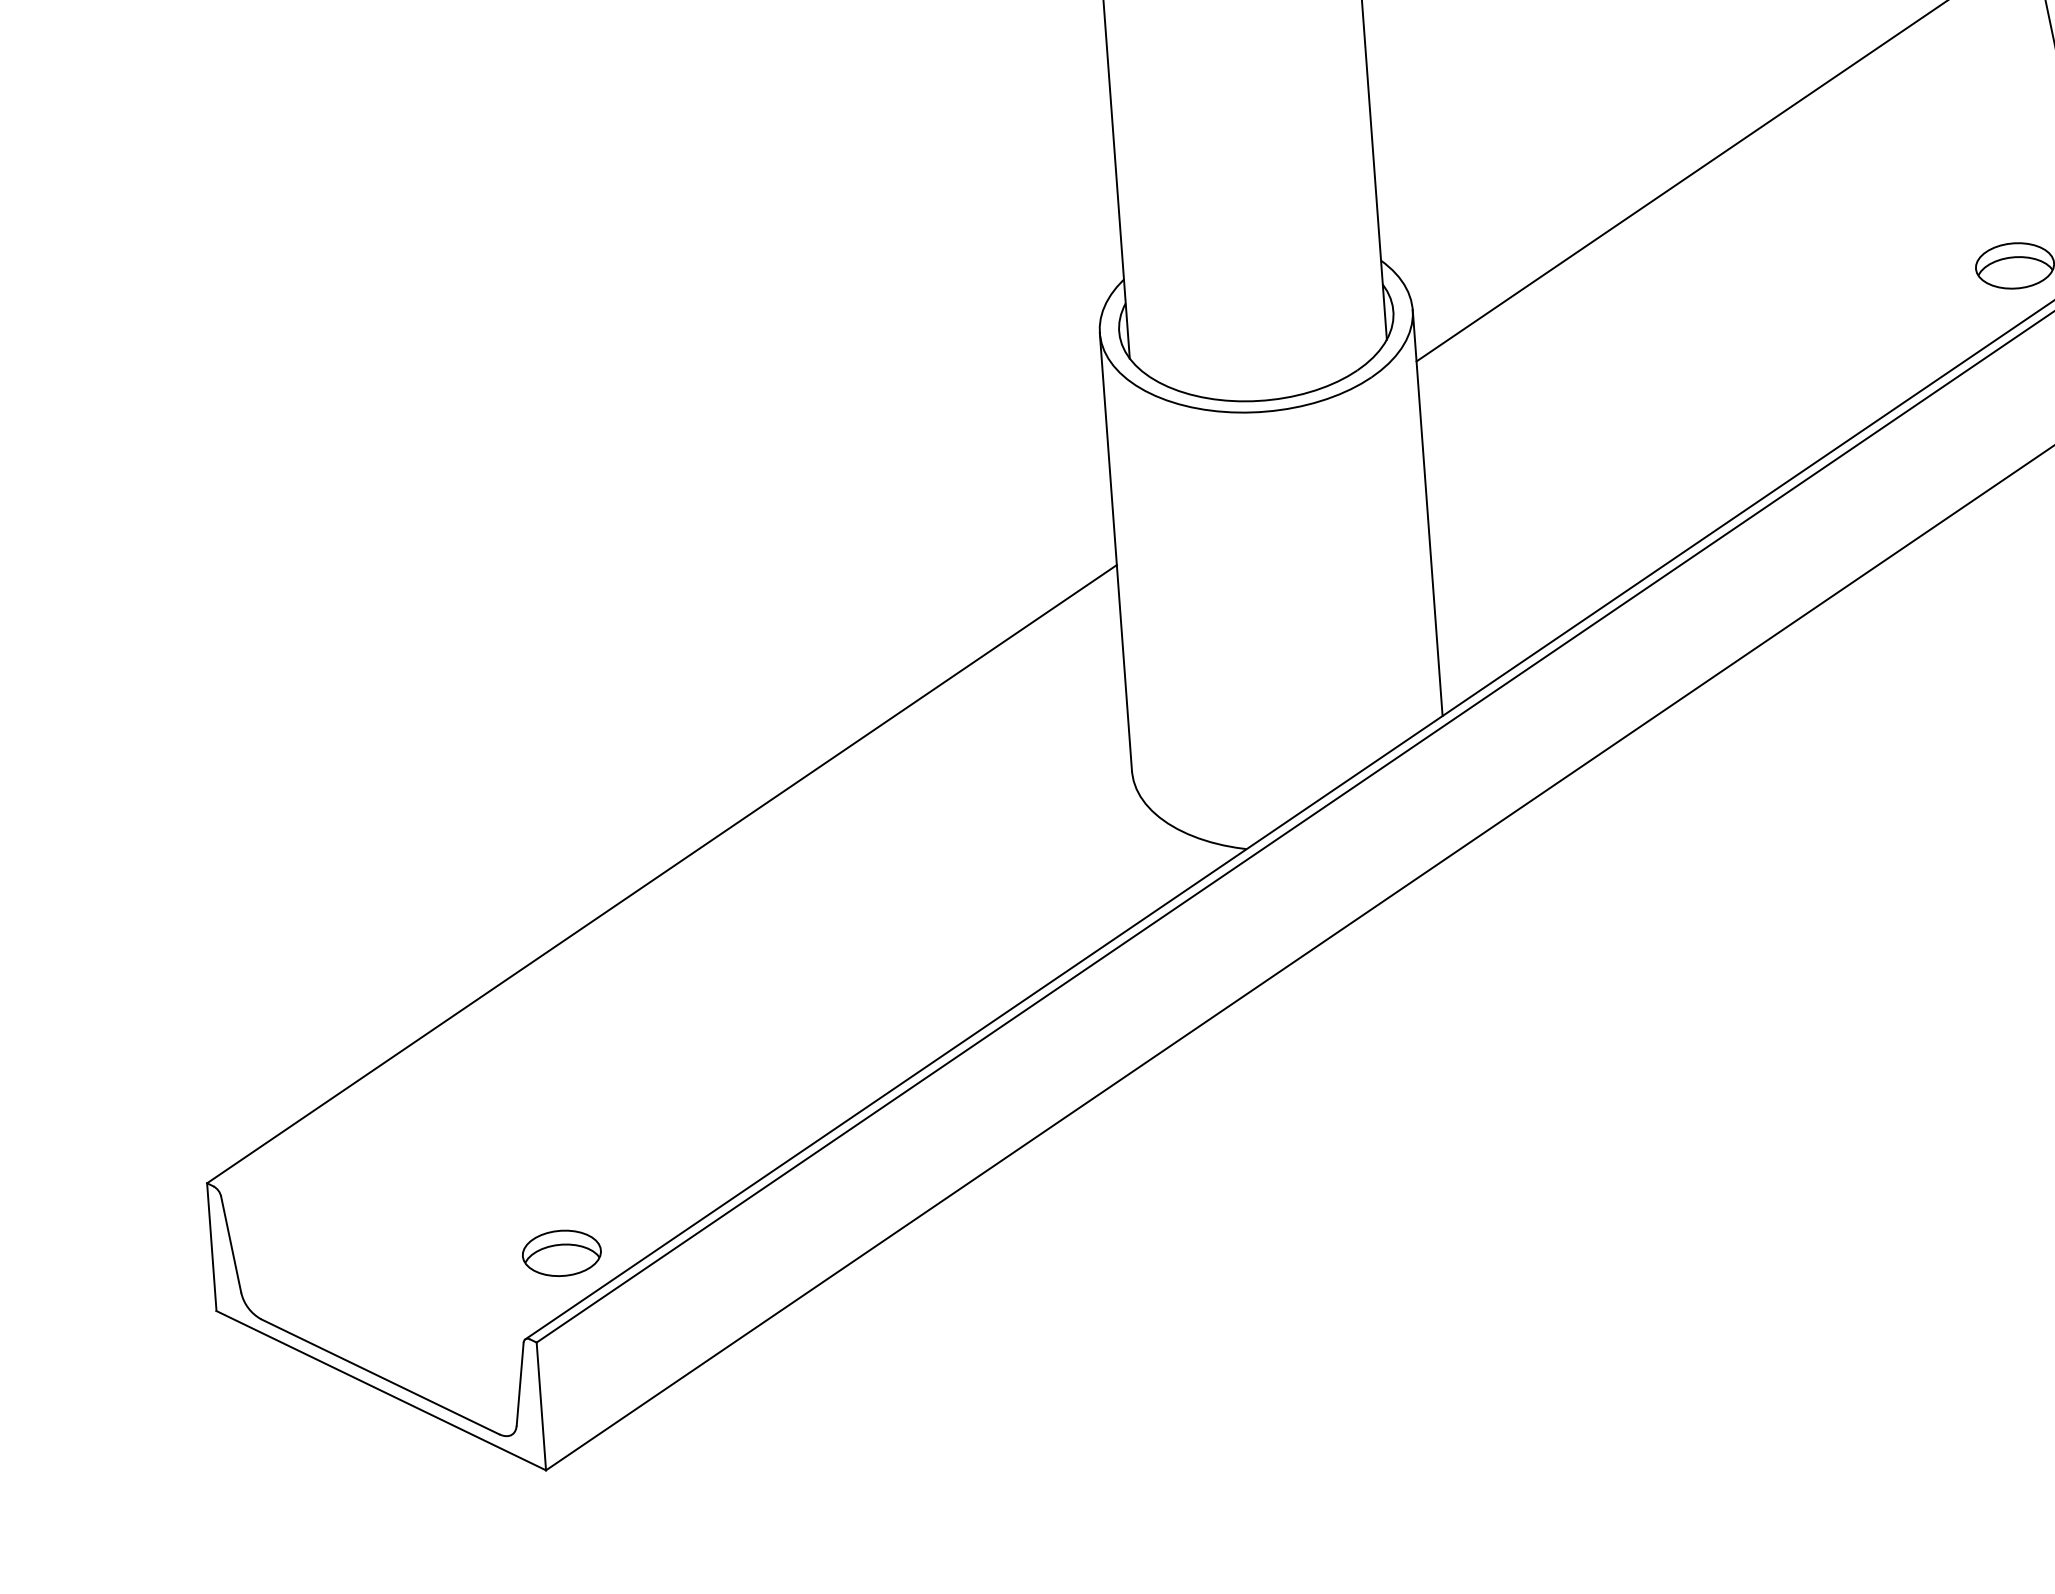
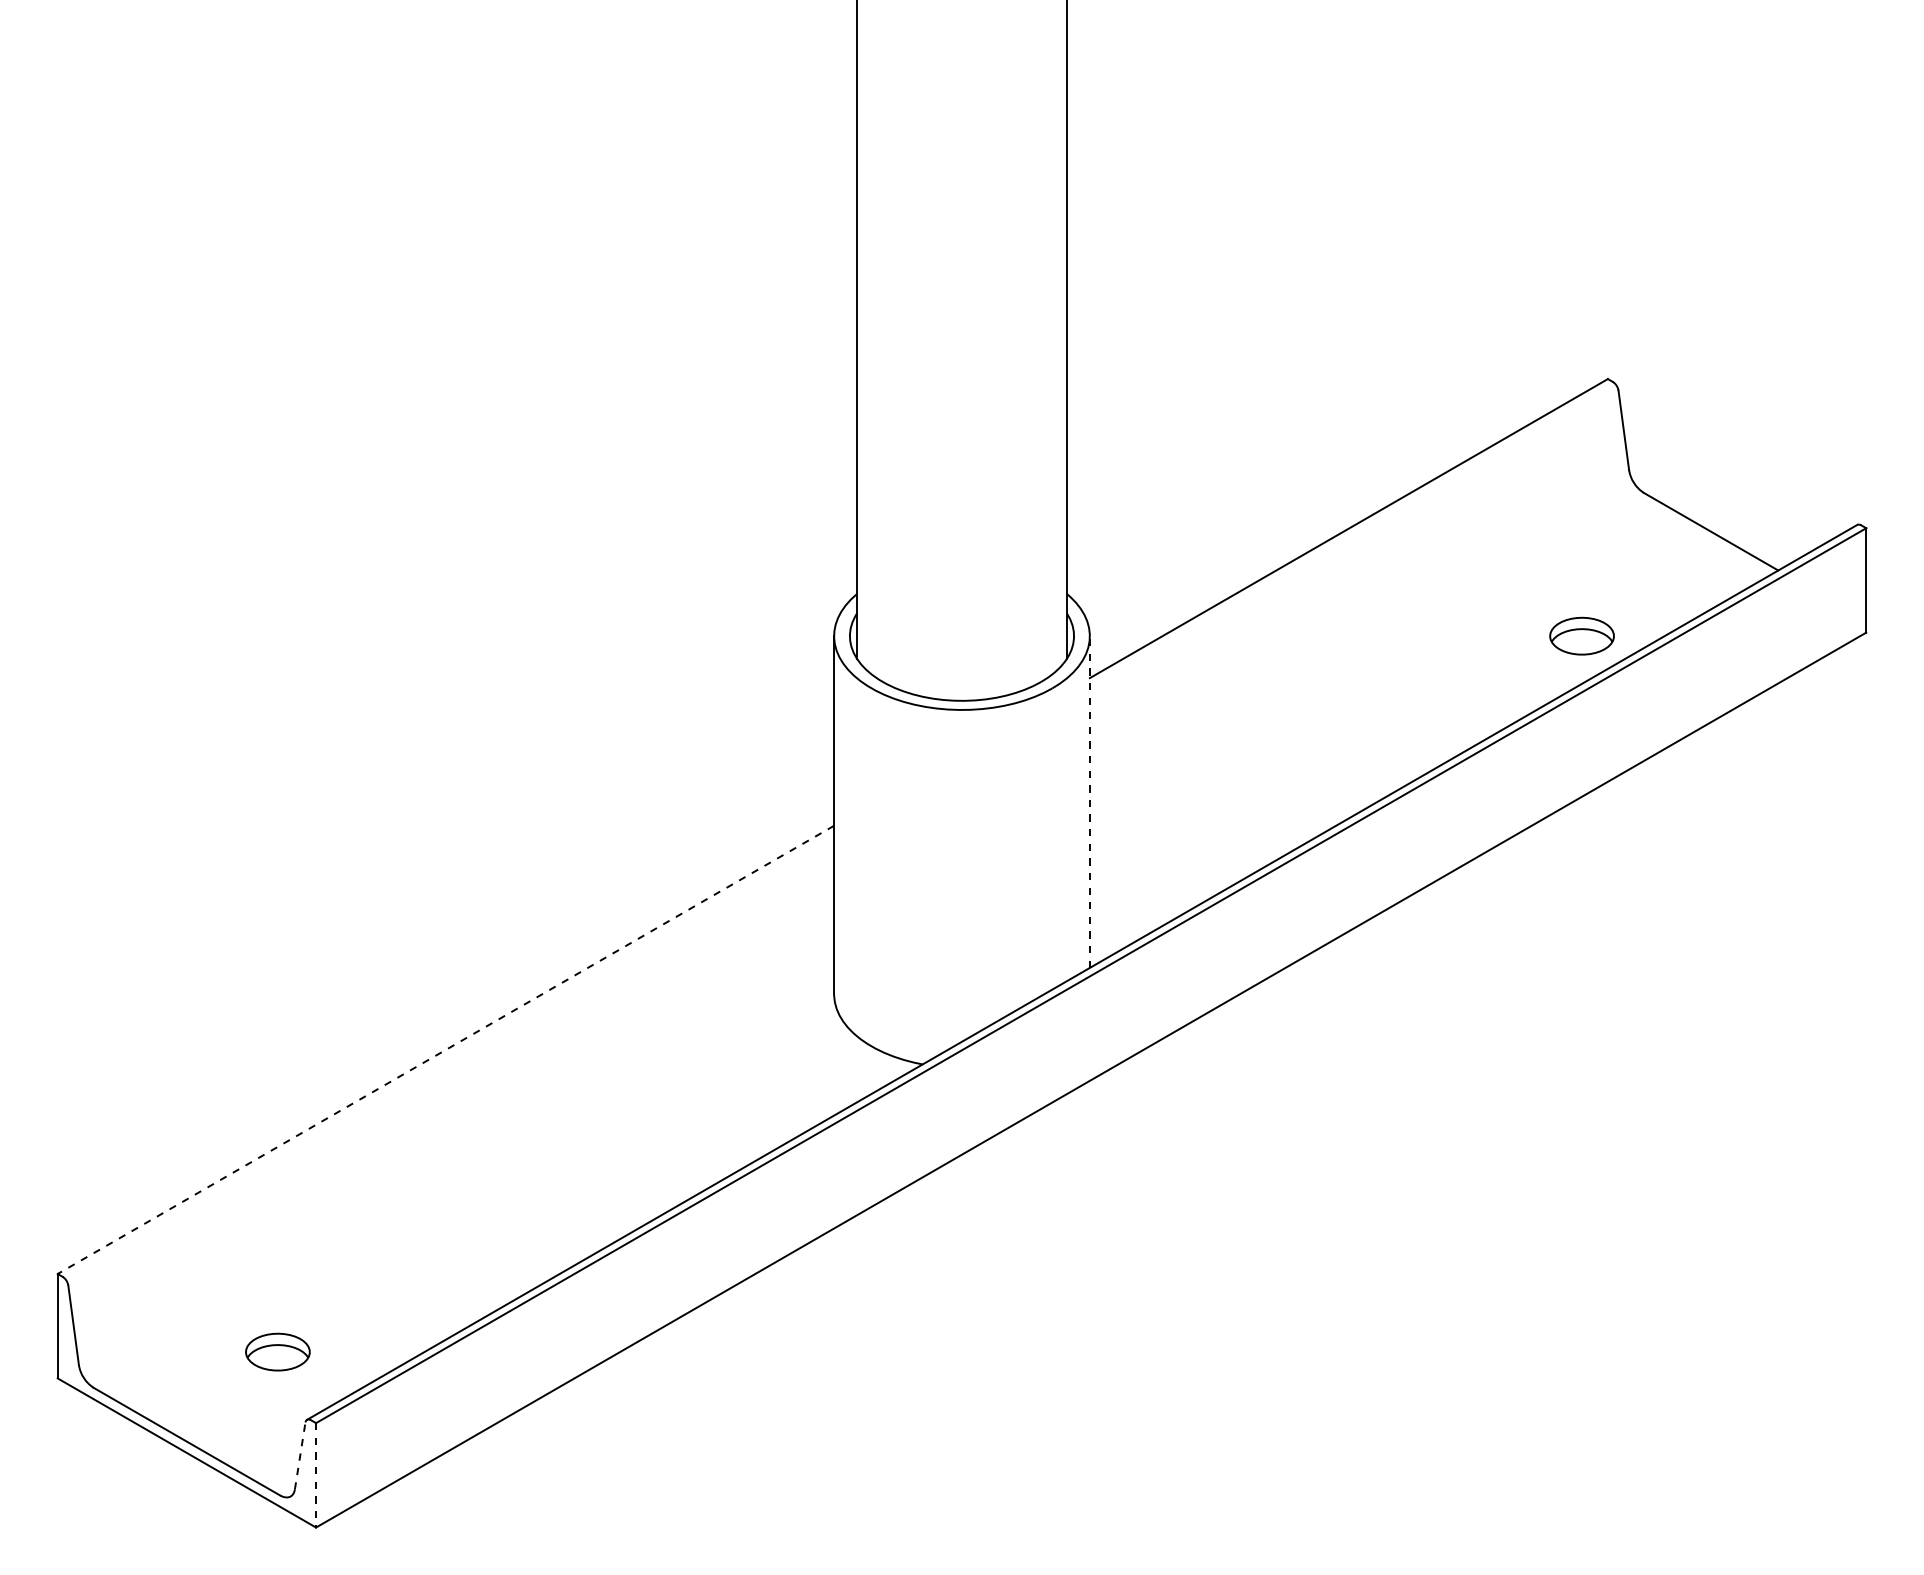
line: (1427, 513) -> (1089, 802), solid -> dashed
line: (661, 874) -> (445, 1050), solid -> dashed
part: (561, 1252) -> (277, 1351), moved
line: (520, 1384) -> (300, 1456), solid -> dashed
line: (541, 1406) -> (316, 1475), solid -> dashed

